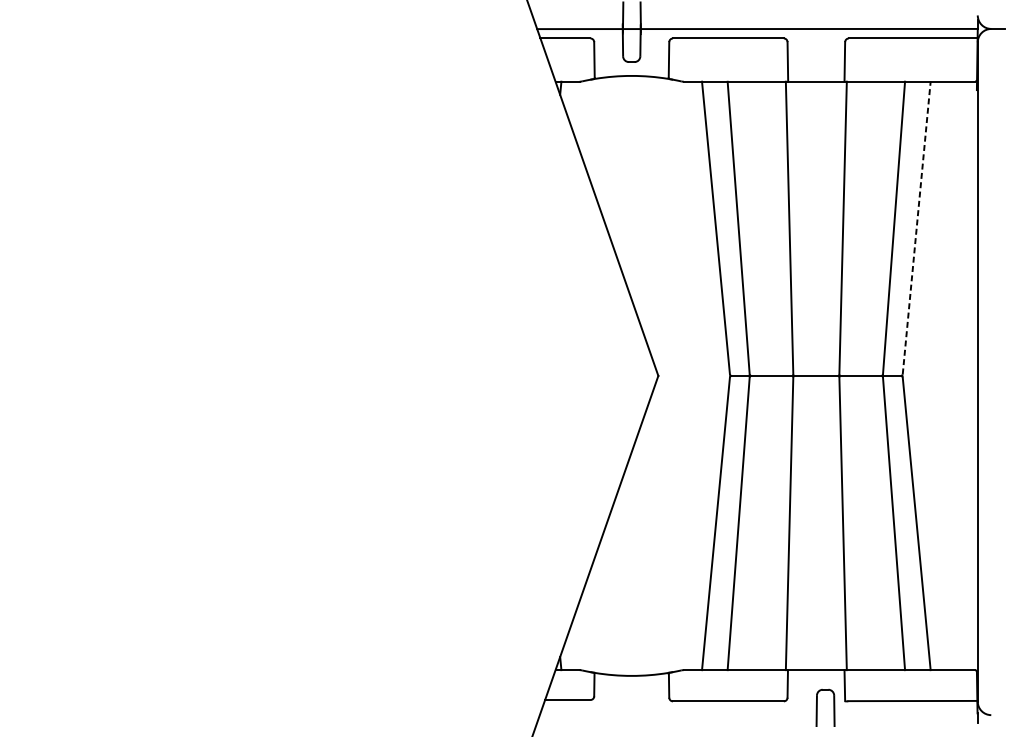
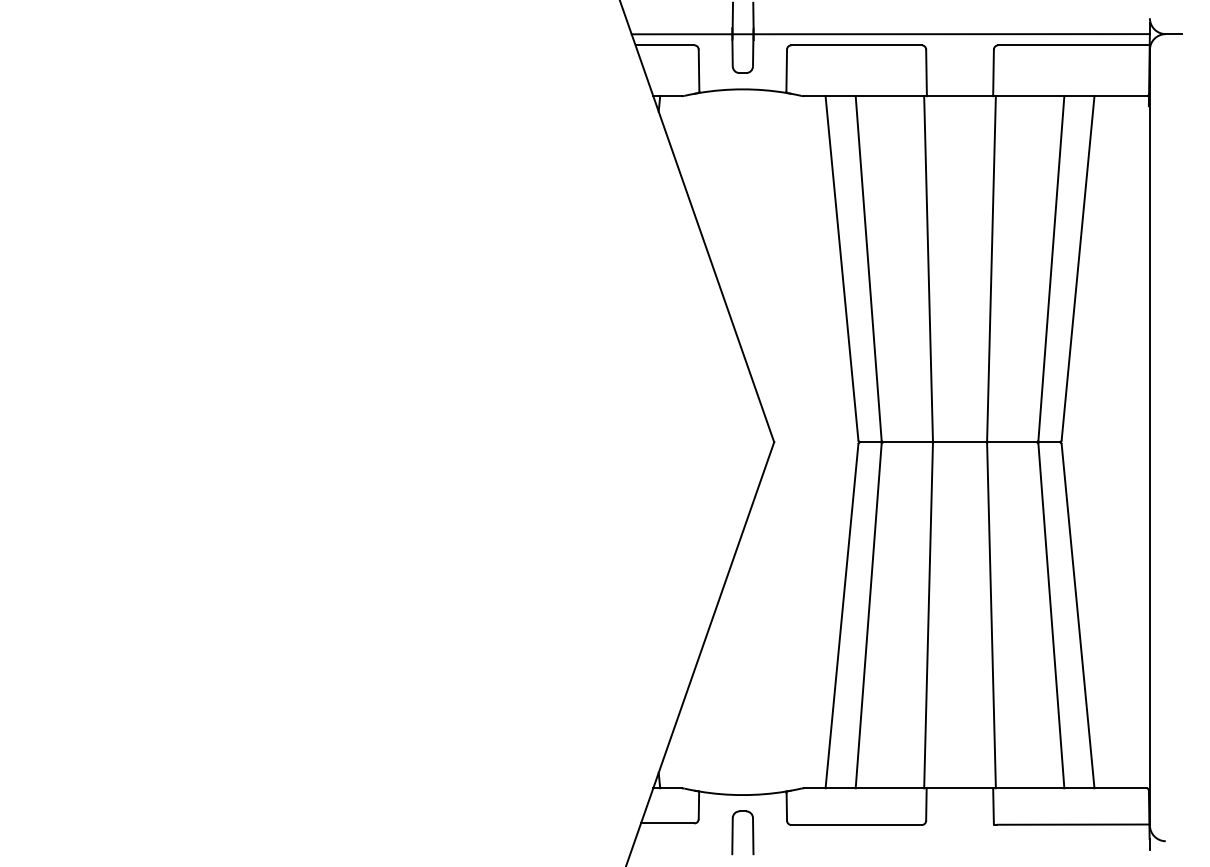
line: (917, 228) -> (1078, 268), dashed -> solid
part: (817, 707) -> (733, 832), moved

